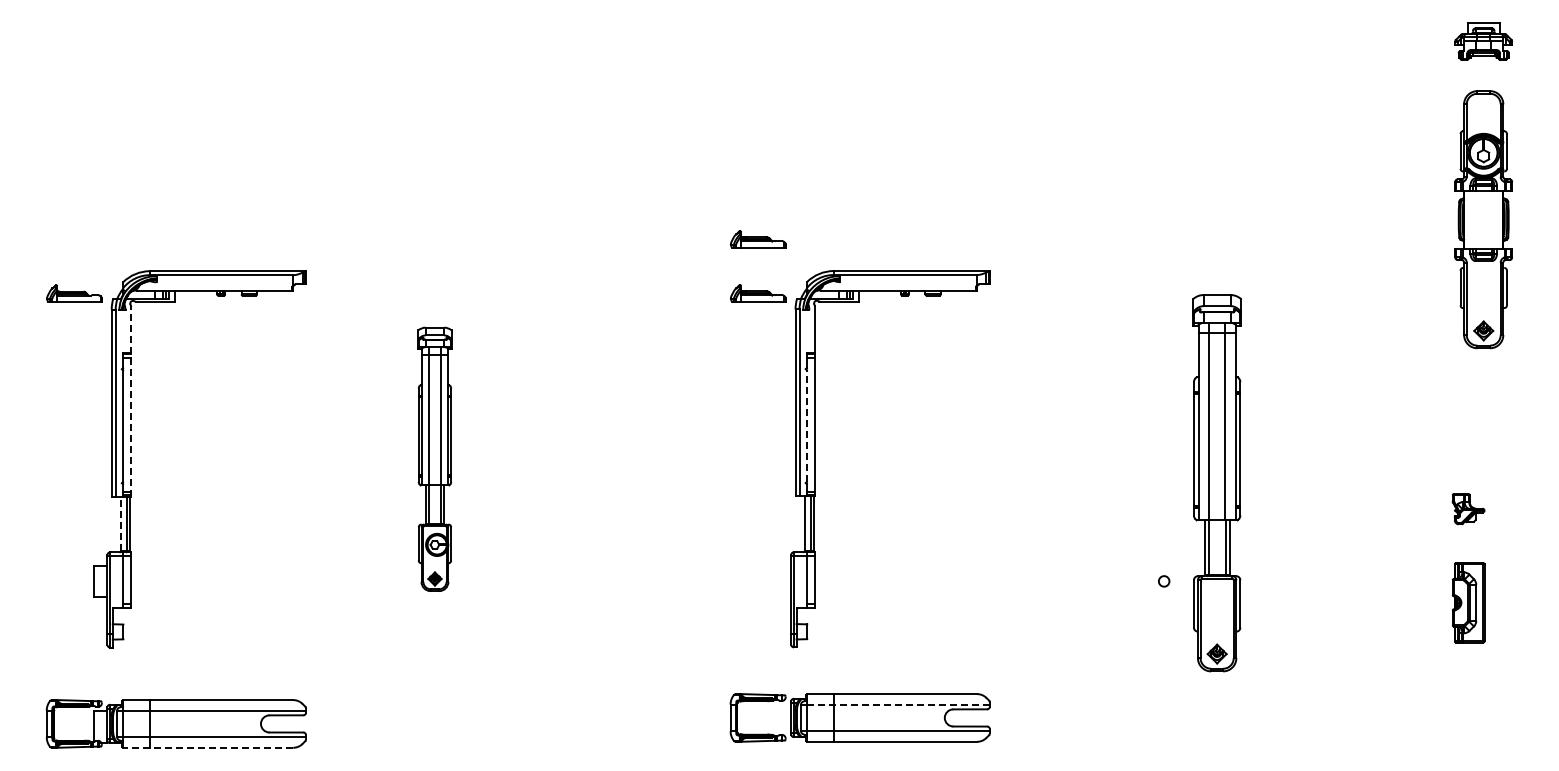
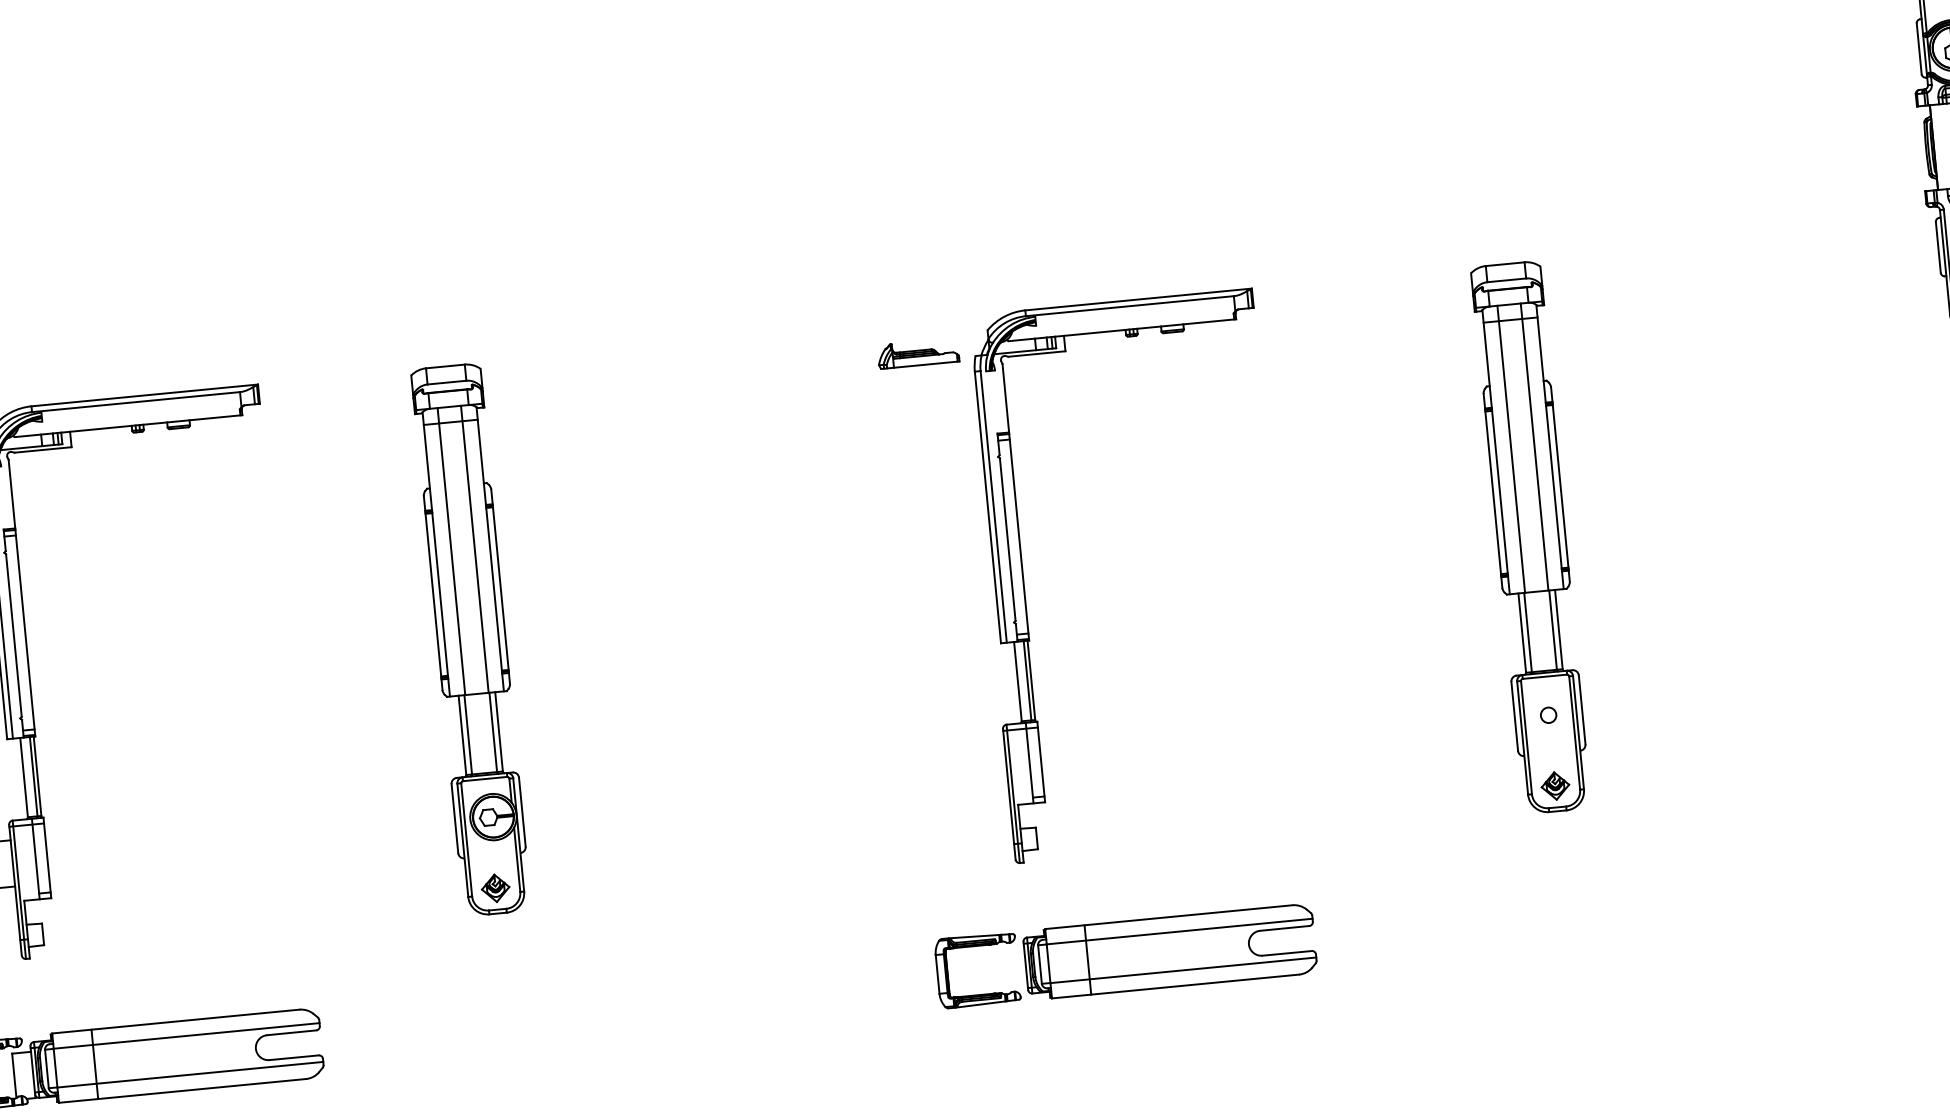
part: (757, 239) -> (909, 275), removed
line: (131, 400) -> (22, 596), dashed -> solid
line: (806, 426) -> (1007, 540), dashed -> solid
part: (434, 459) -> (471, 640), size x1.43
part: (1216, 483) -> (1530, 538), moved
line: (120, 523) -> (23, 777), dashed -> solid
line: (897, 704) -> (1178, 931), dashed -> solid
line: (207, 747) -> (181, 1090), dashed -> solid

